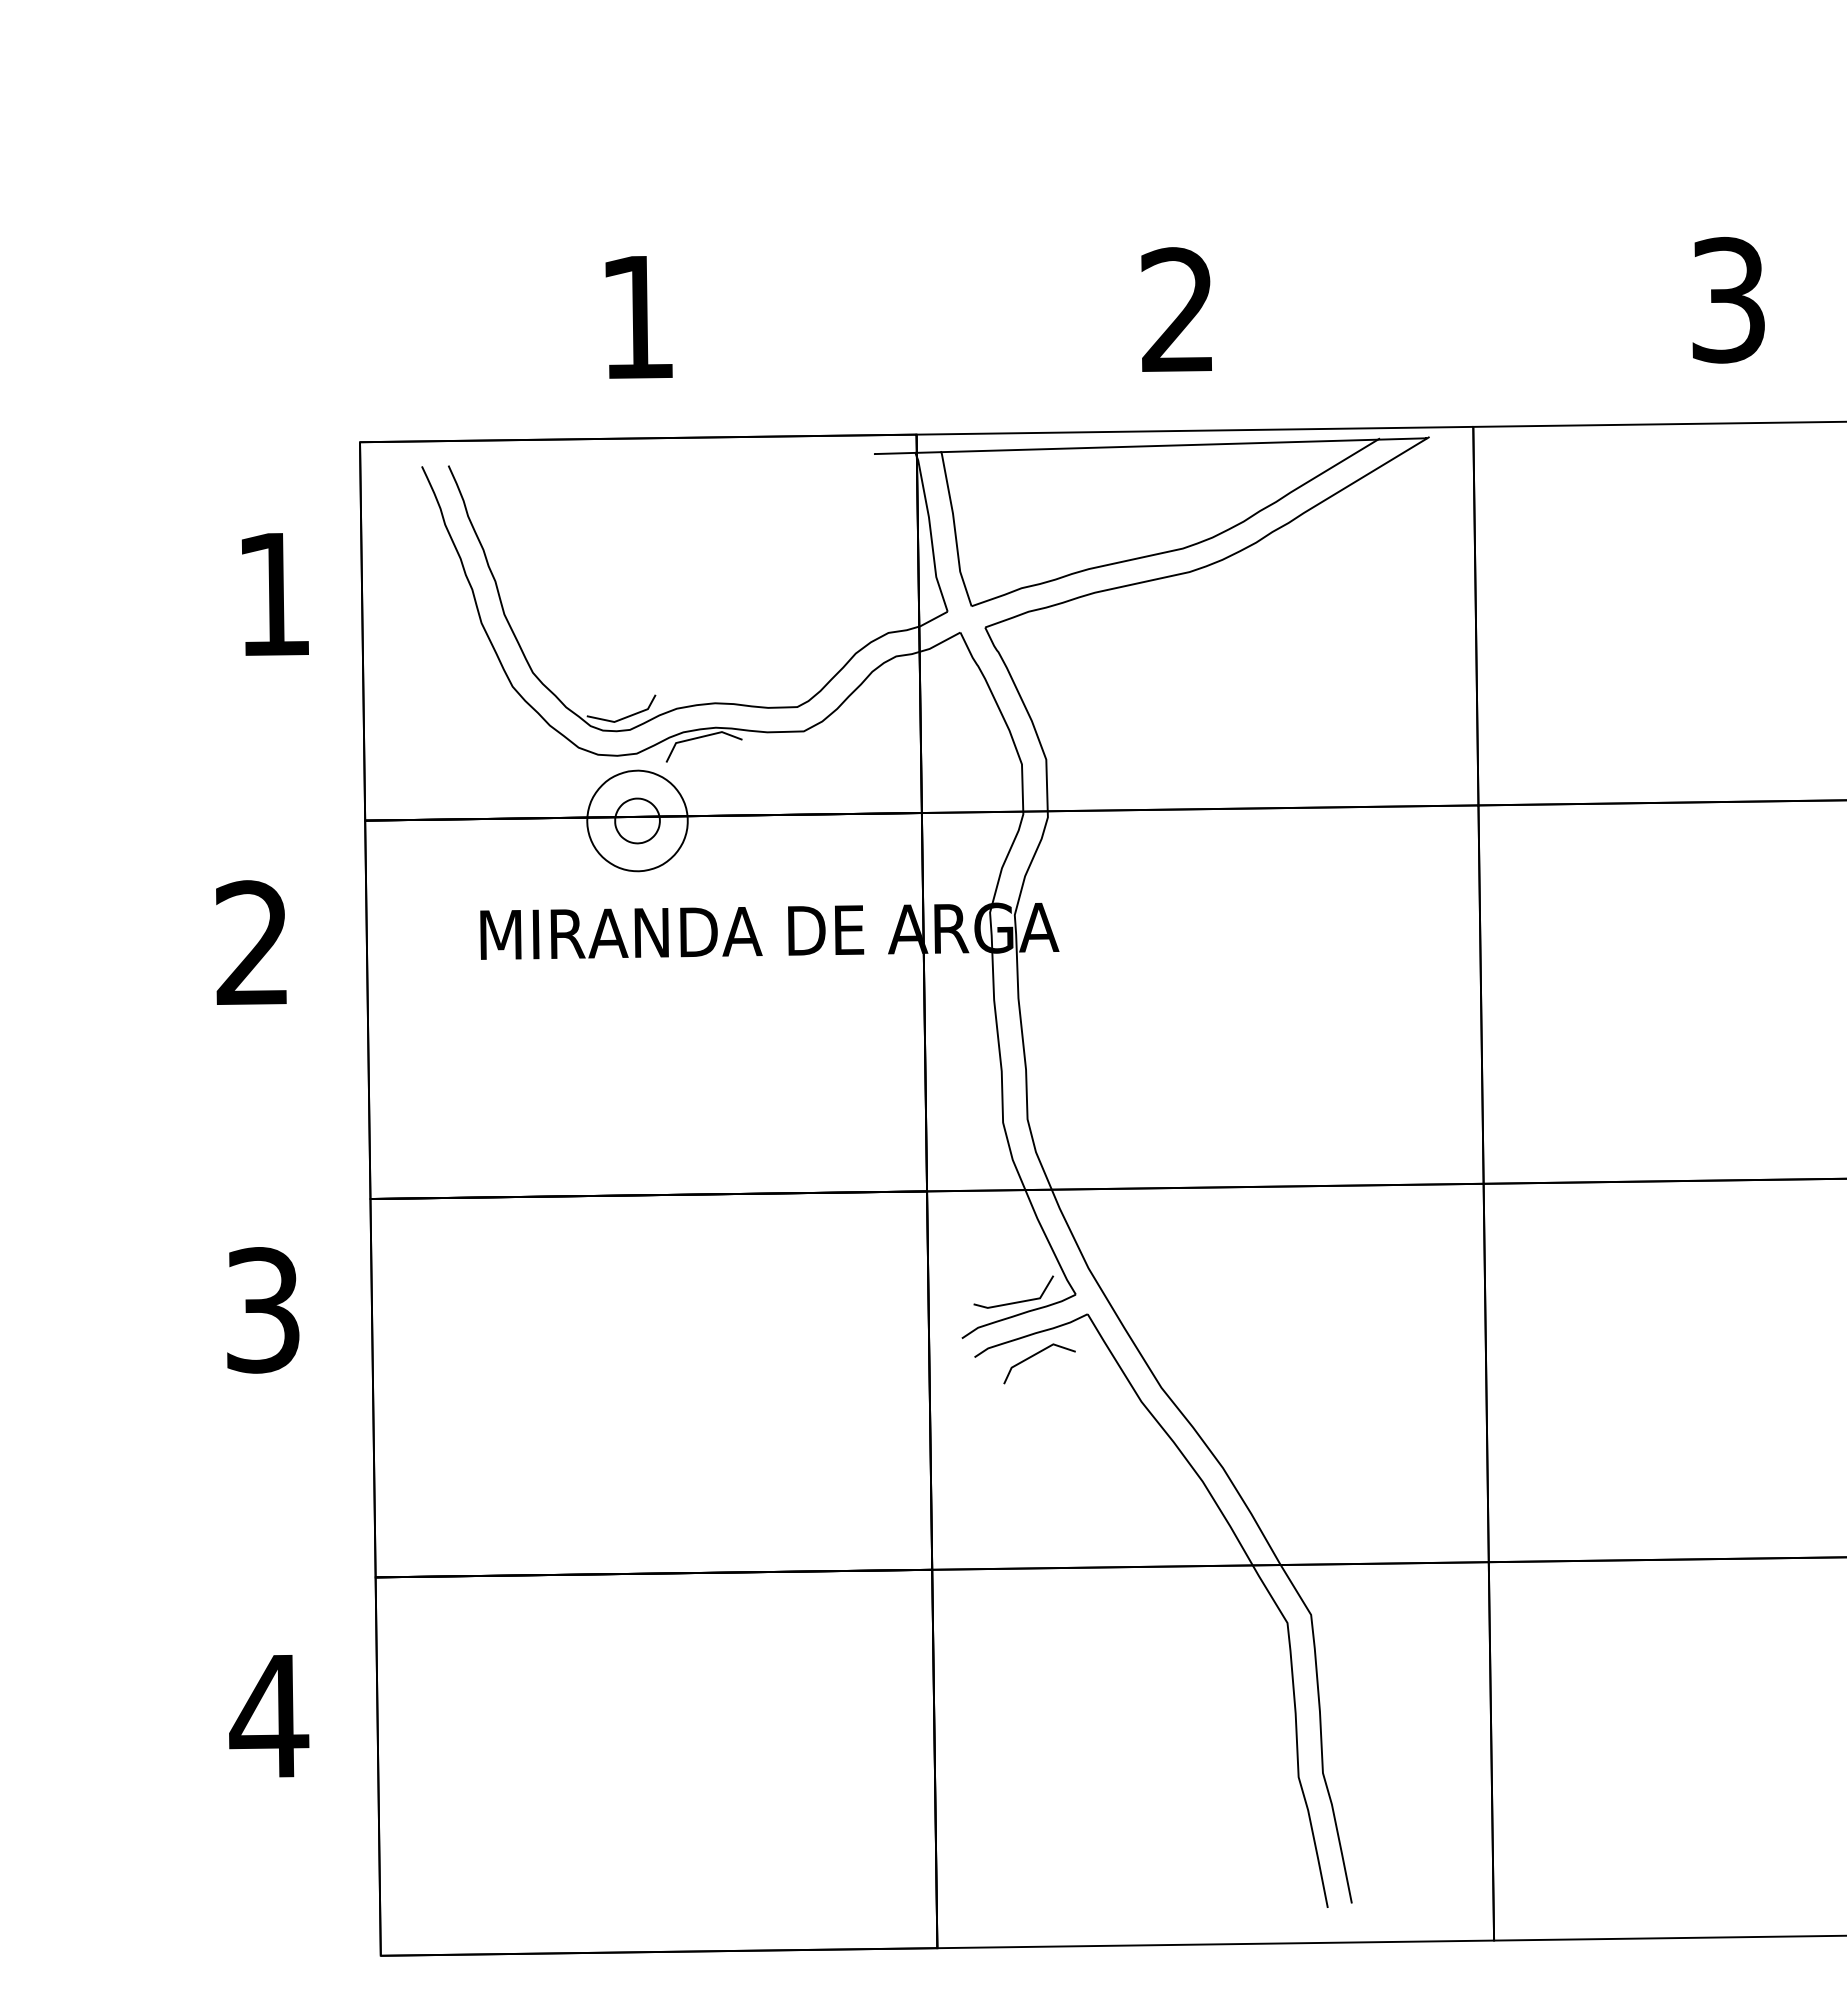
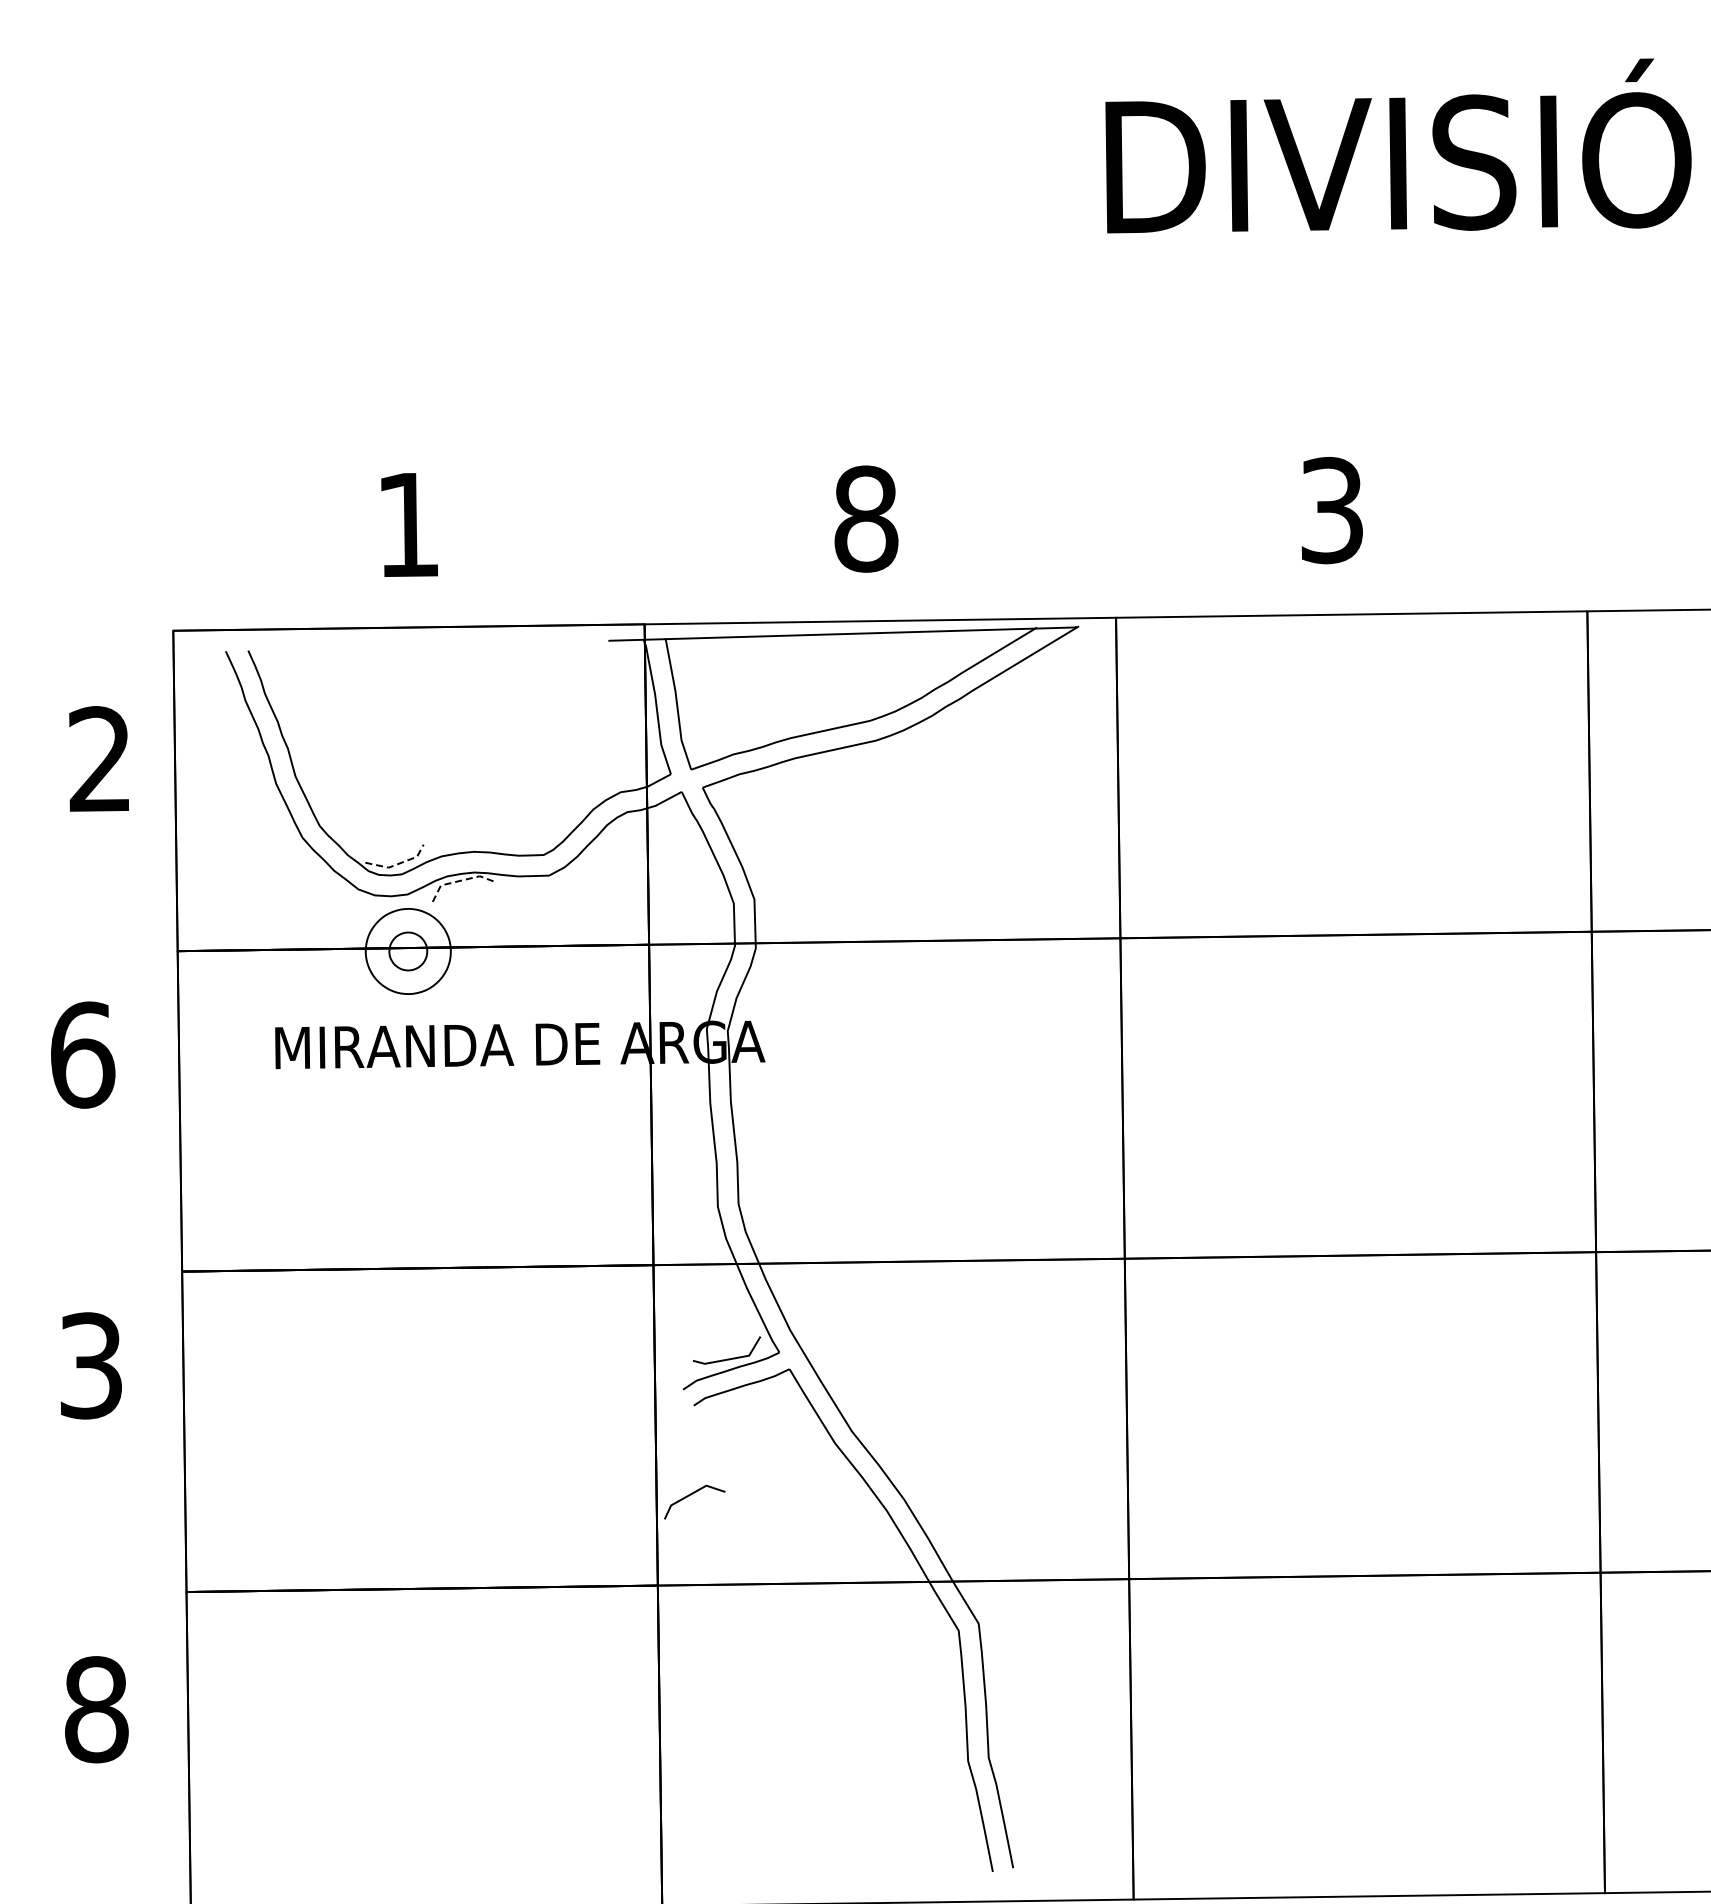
text: (1178, 309) -> (866, 518), 2 -> 8
text: (272, 593) -> (99, 758), 1 -> 2
line: (625, 717) -> (398, 863), solid -> dashed
line: (699, 737) -> (460, 880), solid -> dashed
text: (253, 942) -> (83, 1054), 2 -> 6
line: (1035, 1355) -> (691, 1495), moved
text: (269, 1716) -> (96, 1709), 4 -> 8

